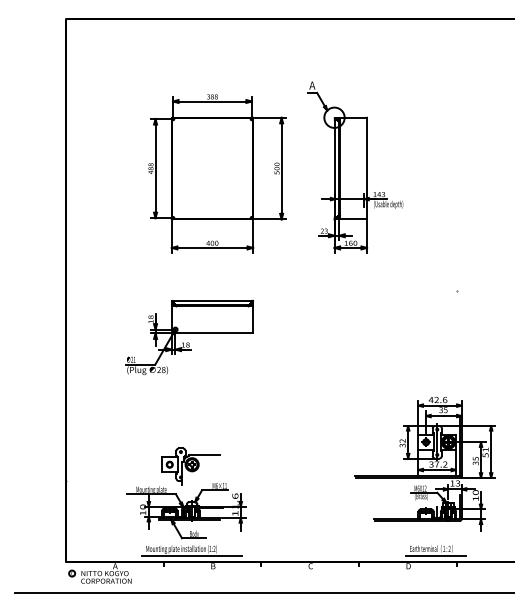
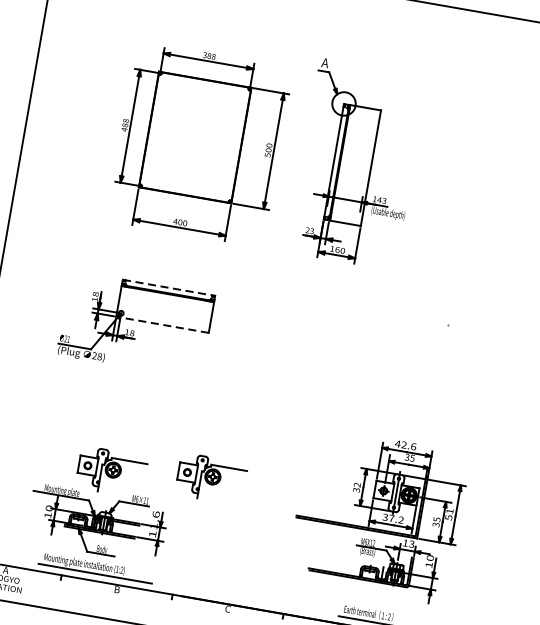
line: (212, 300) -> (169, 287), solid -> dashed
line: (212, 333) -> (162, 324), solid -> dashed
part: (276, 457) -> (210, 478), added

